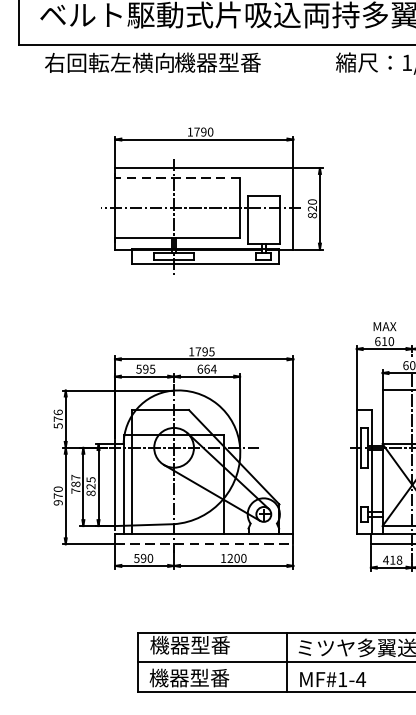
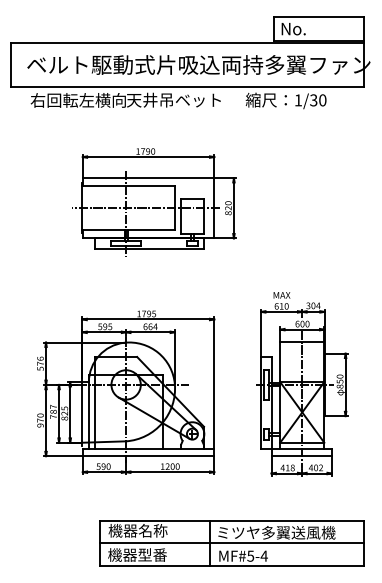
text: (238, 61) -> (173, 99), 機器型番 -> 天井吊ベット
line: (177, 178) -> (128, 185), dashed -> solid
line: (204, 544) -> (148, 456), dashed -> solid
text: (209, 644) -> (152, 530), 機器型番 -> 機器名称
text: (342, 678) -> (250, 555), MF#1-4 -> MF#5-4

